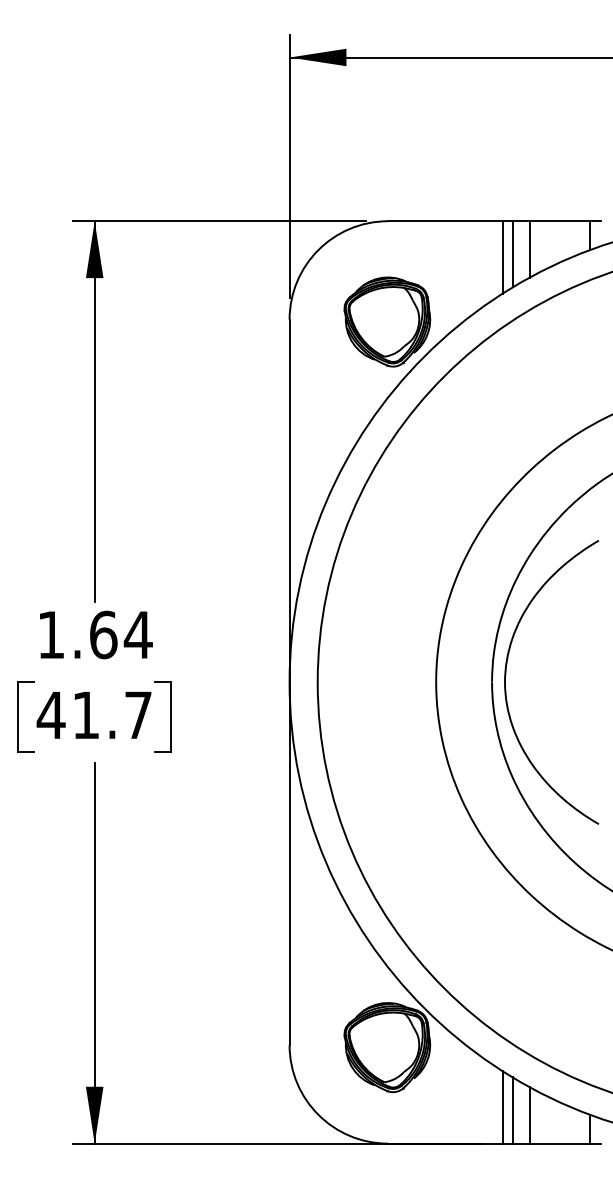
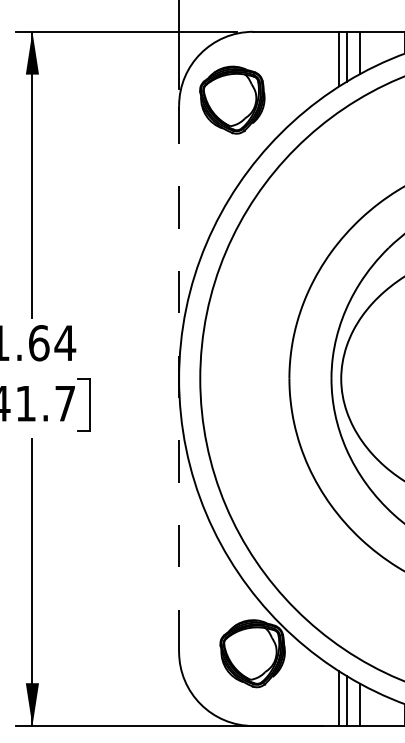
part: (387, 321) -> (232, 99), moved
line: (289, 682) -> (179, 378), solid -> dashed

